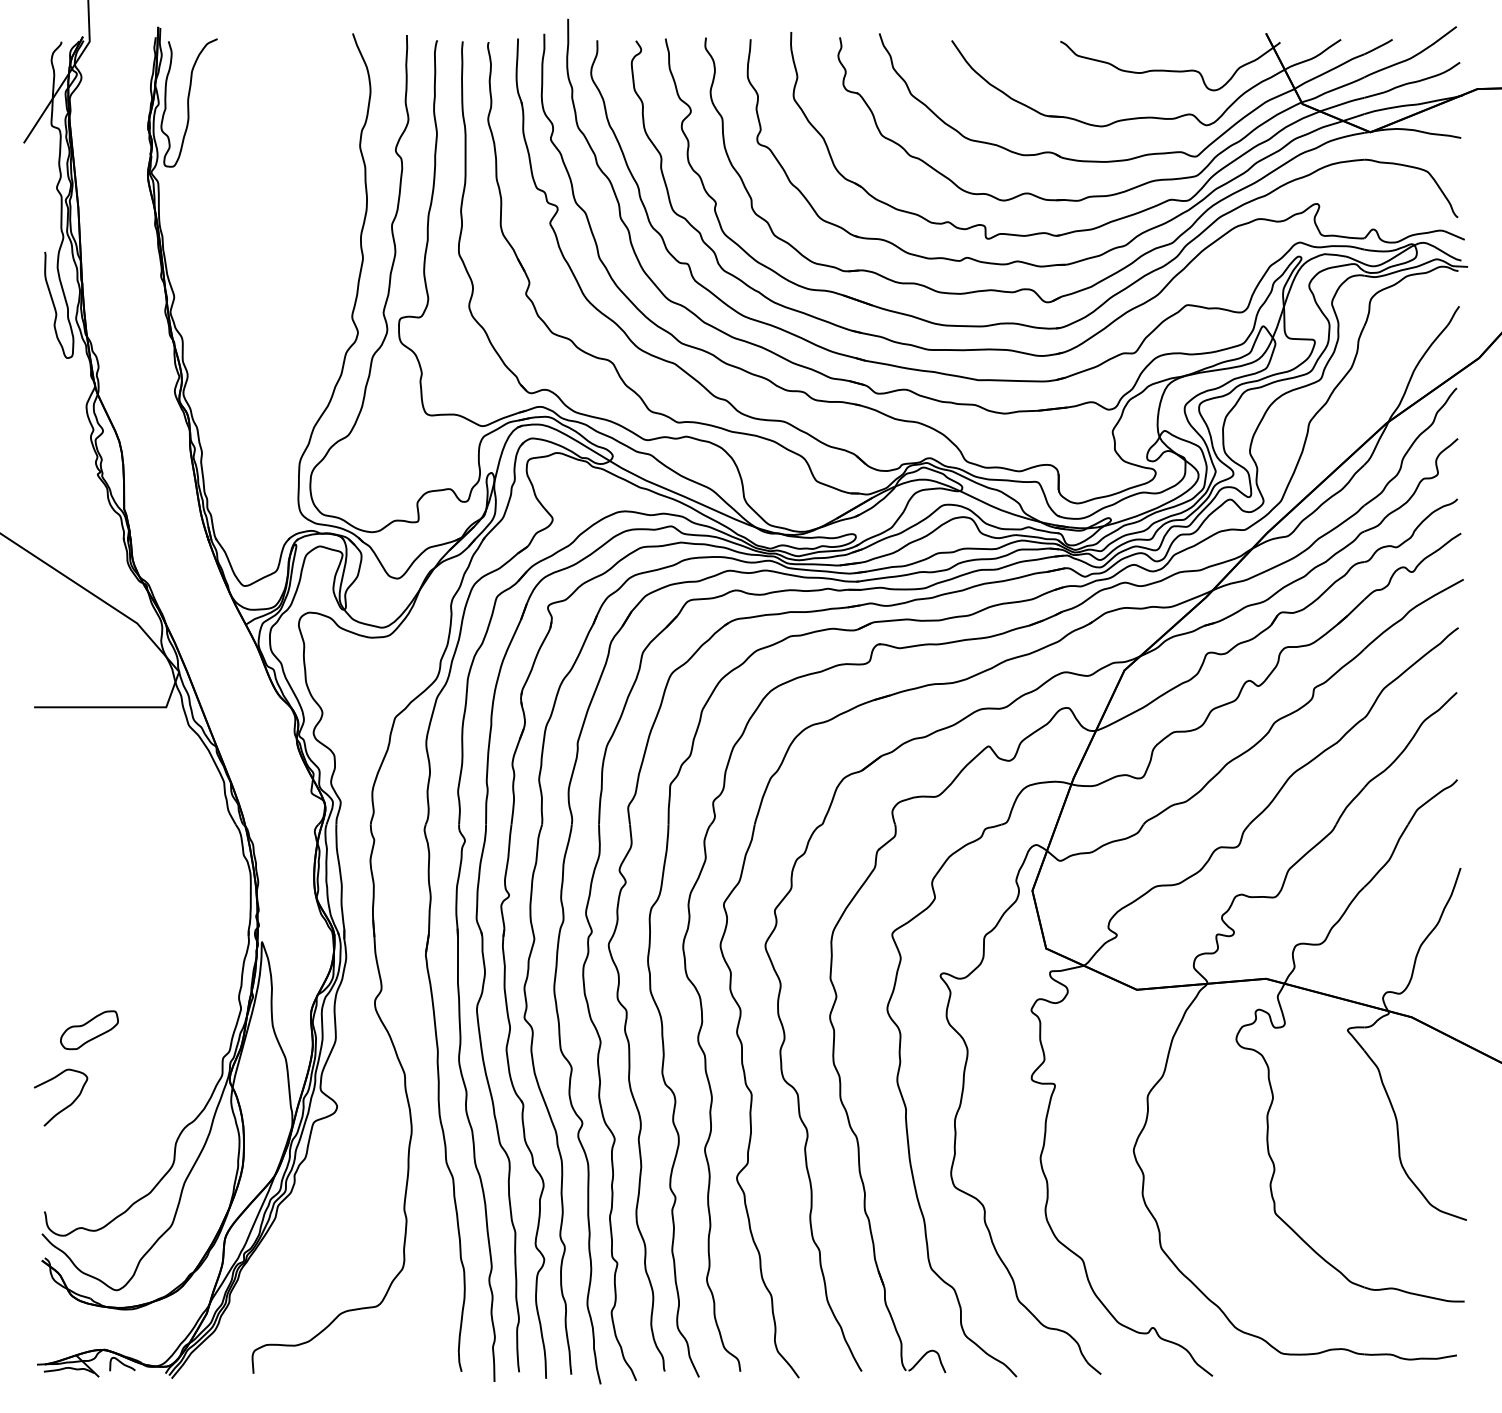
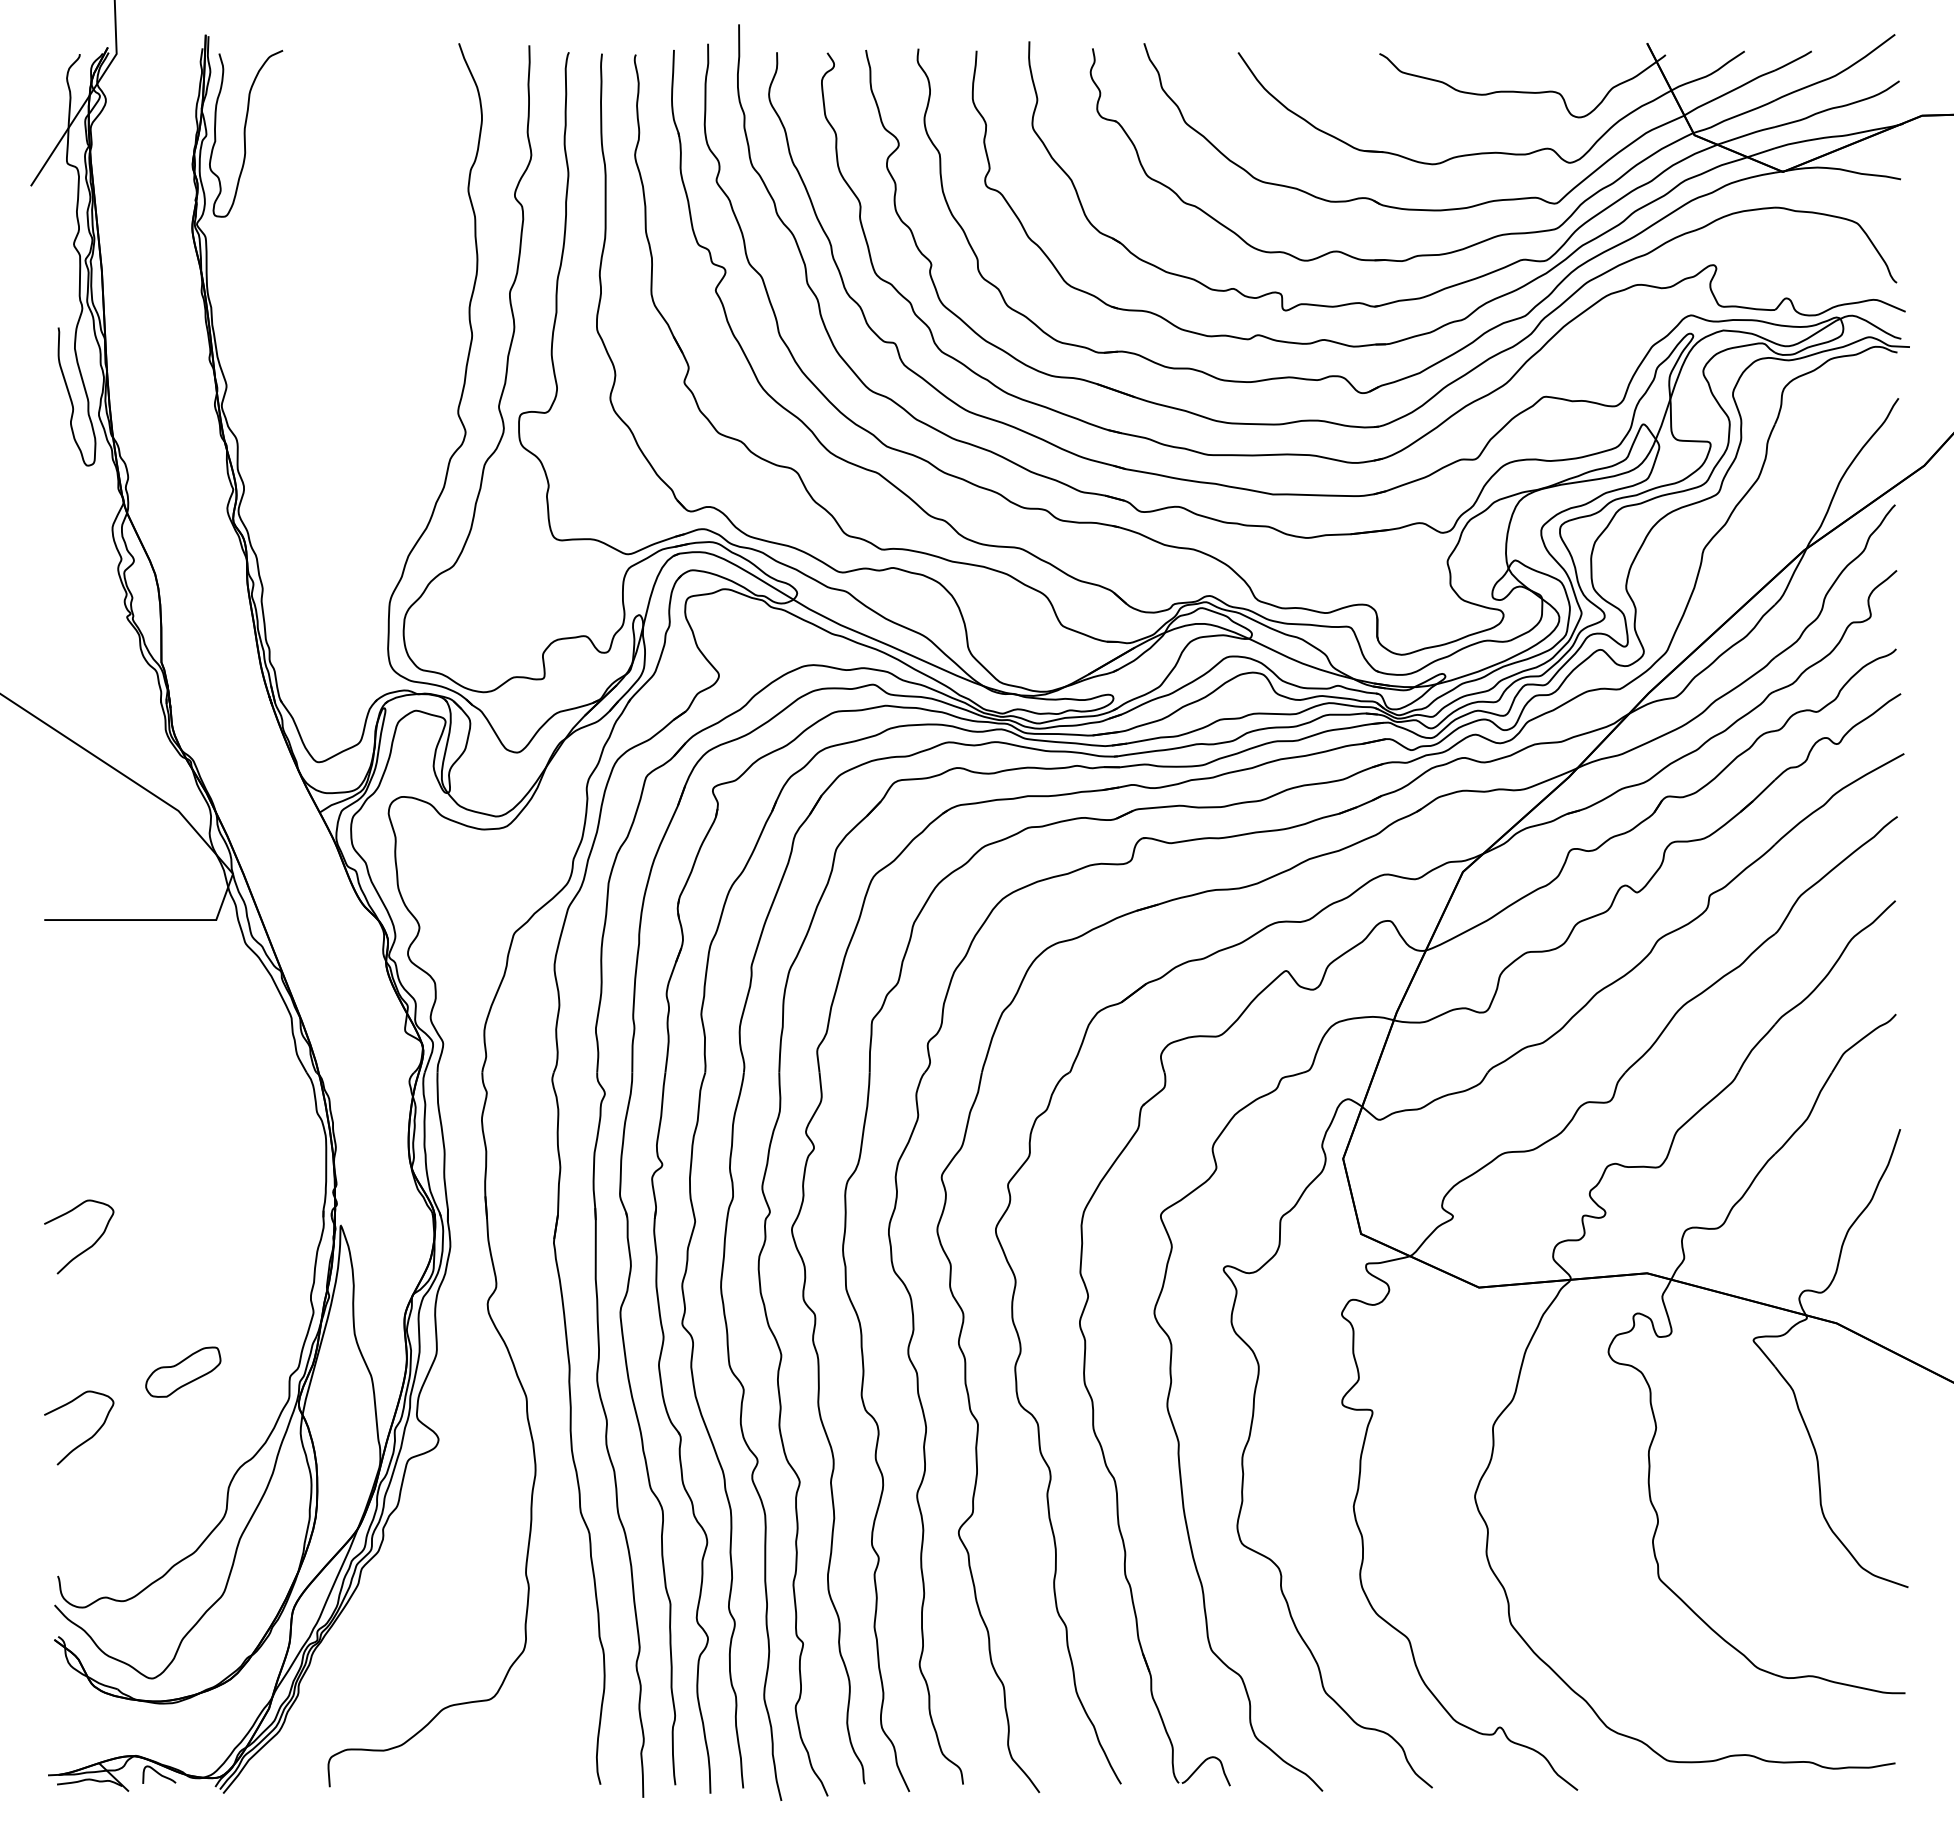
curve: (66, 959) -> (86, 1248), added
part: (89, 1029) -> (183, 1371), moved

